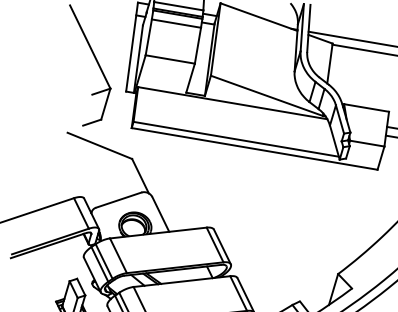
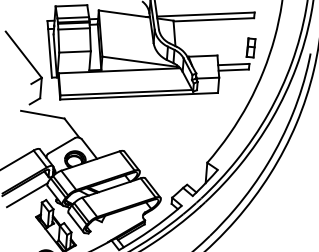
line: (49, 265) -> (27, 195), added

